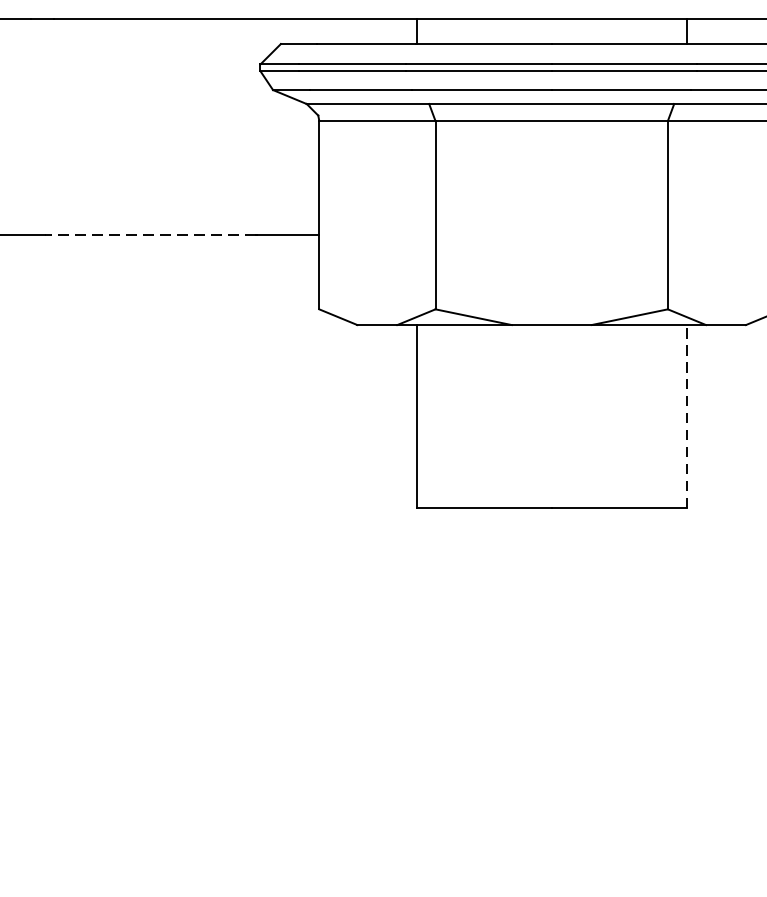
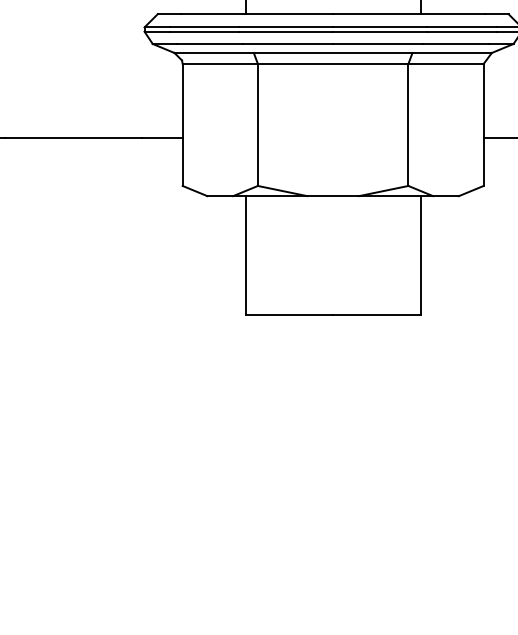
line: (149, 236) -> (72, 138), dashed -> solid
line: (686, 416) -> (420, 255), dashed -> solid

